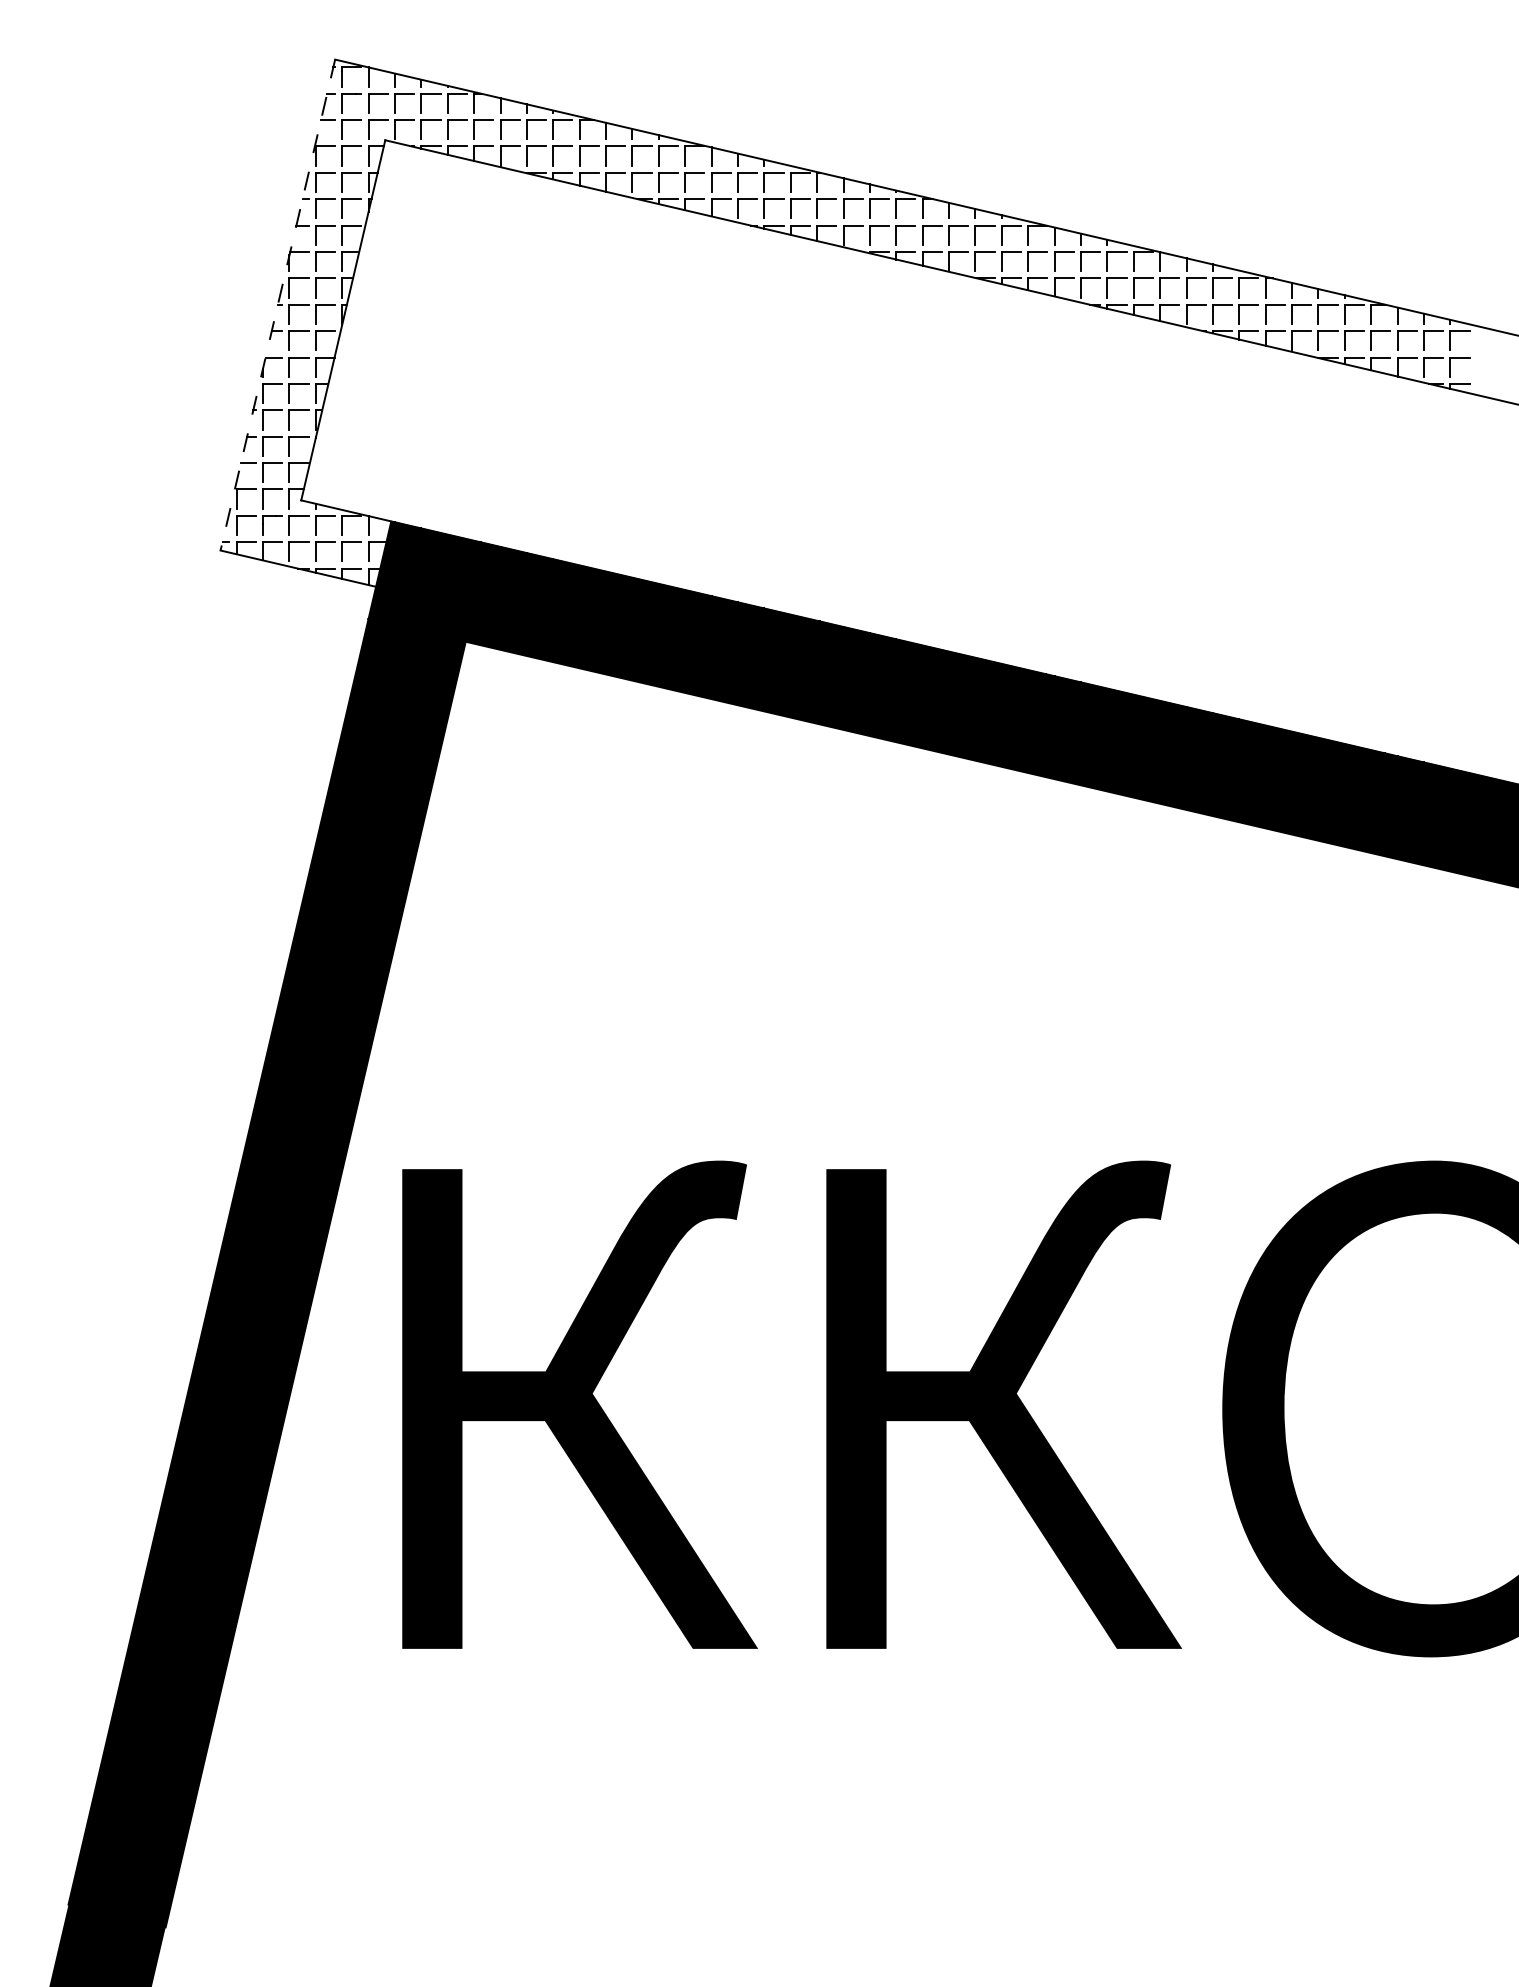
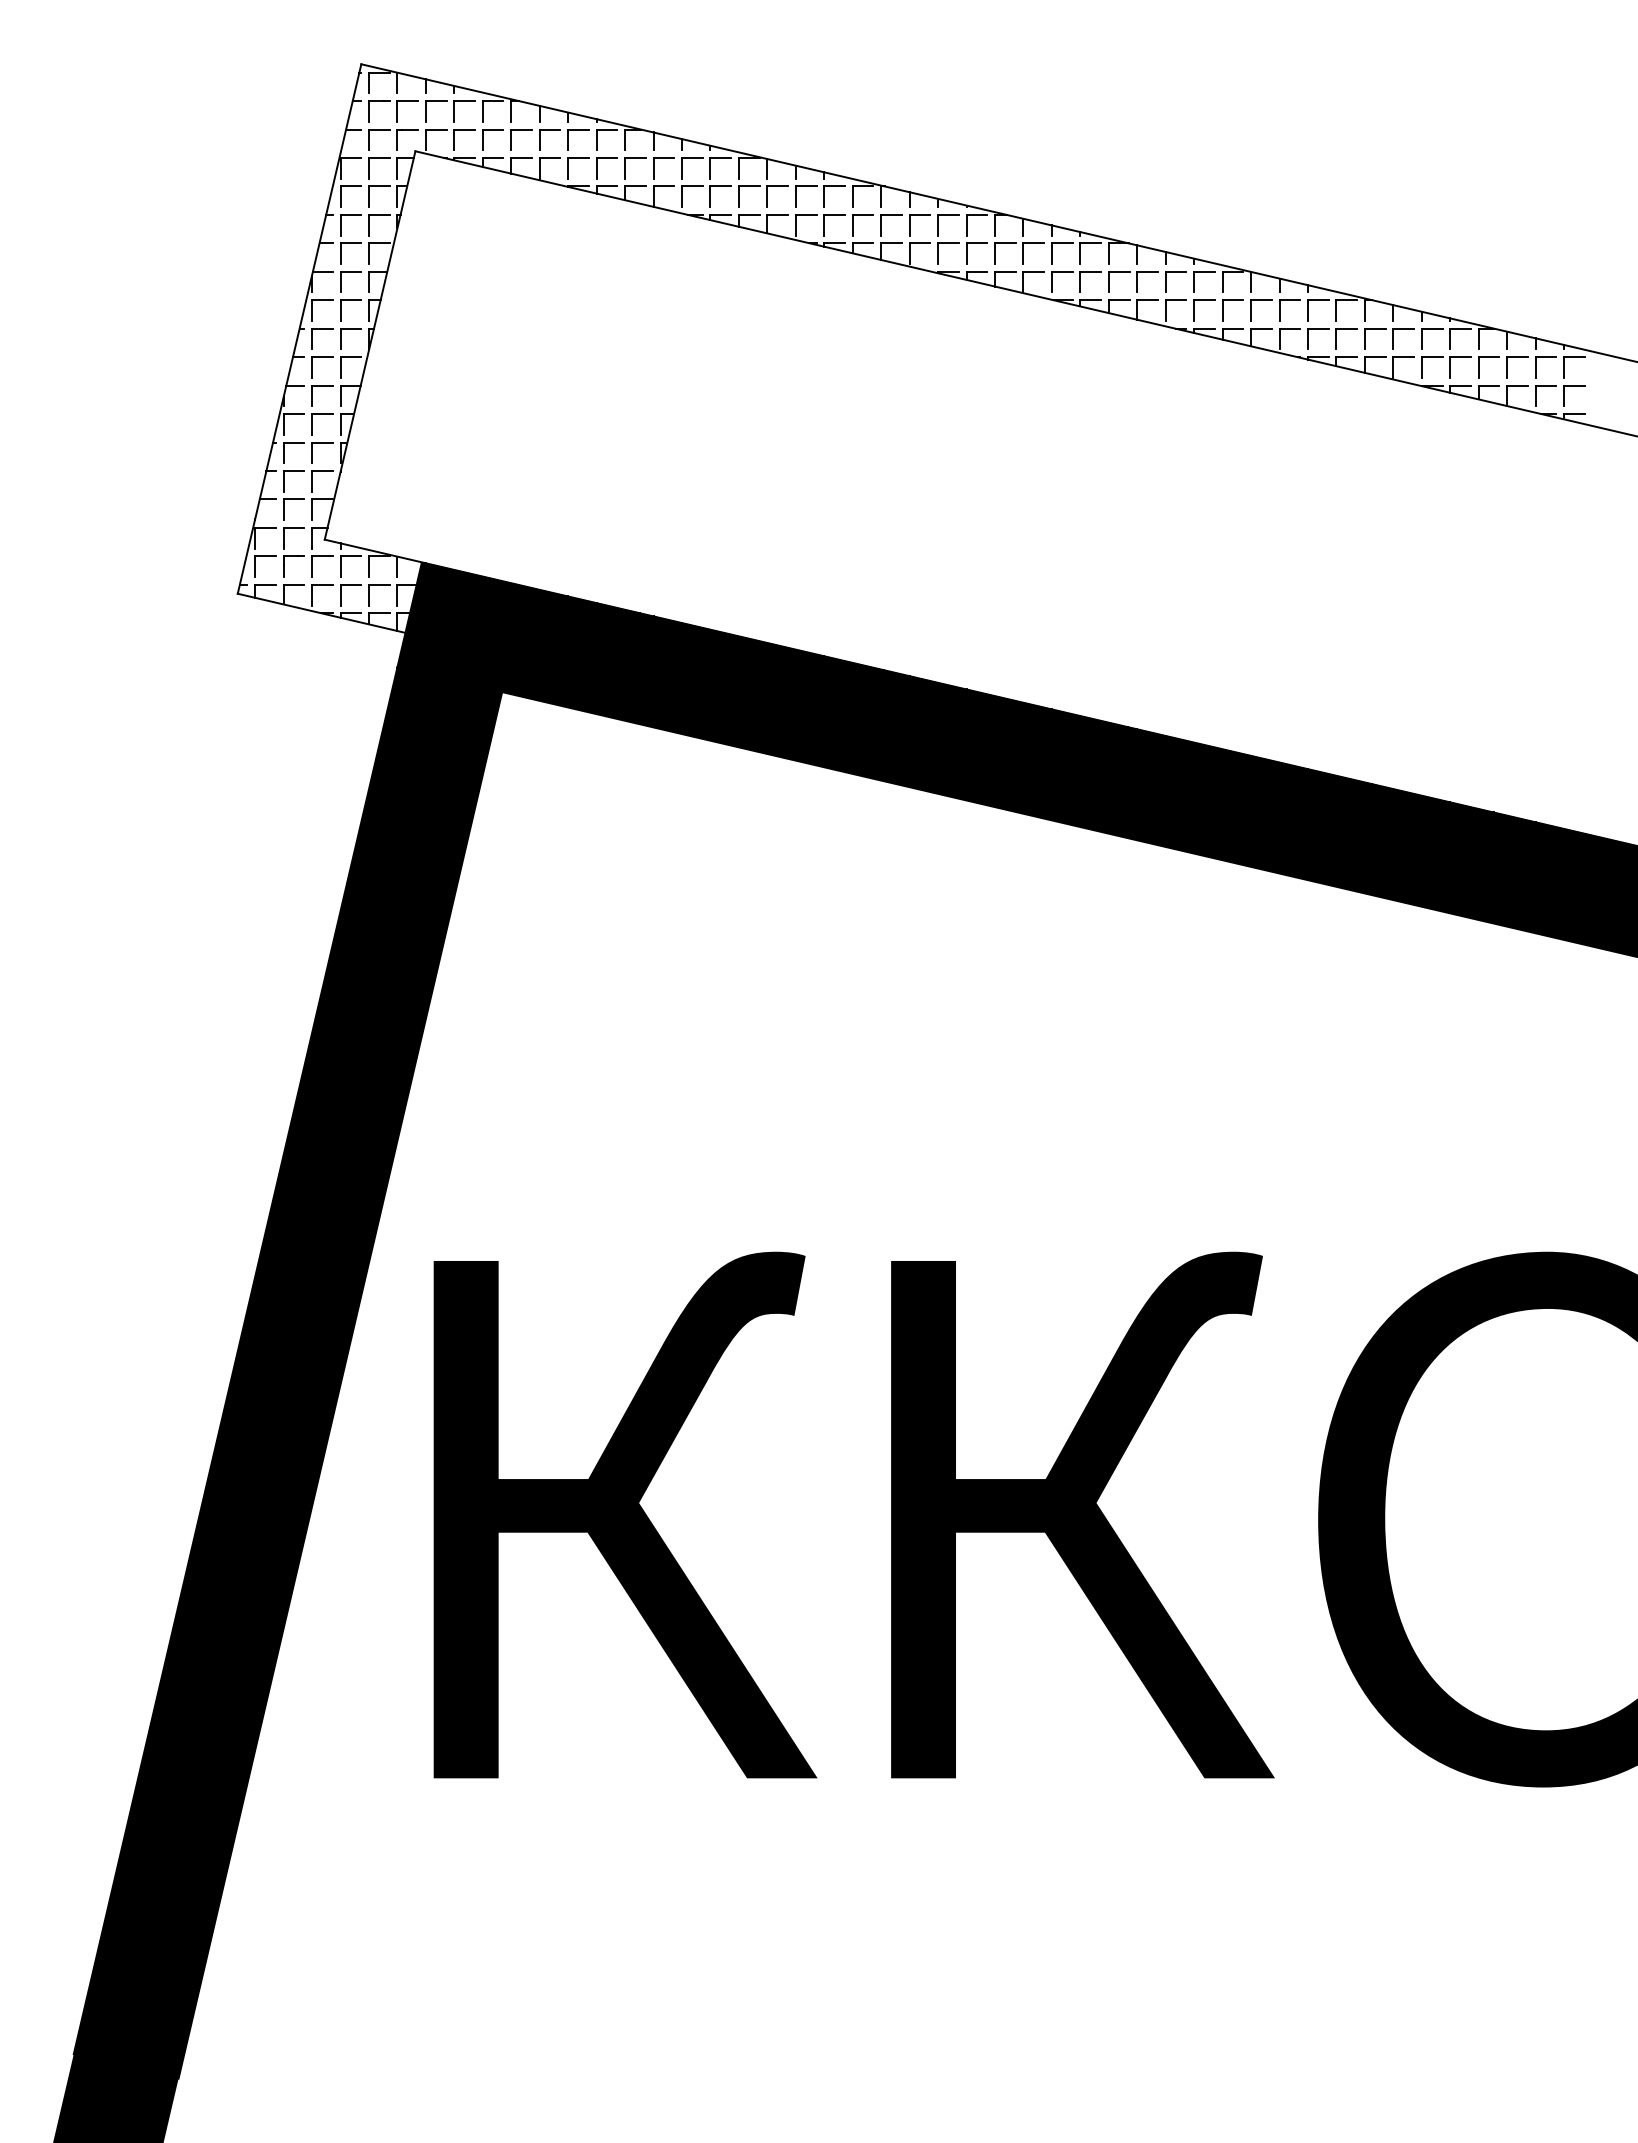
line: (277, 305) -> (299, 329), dashed -> solid

